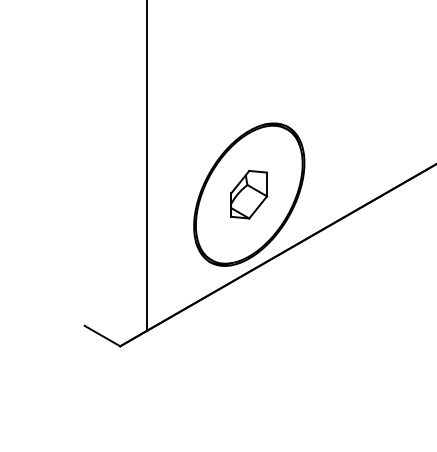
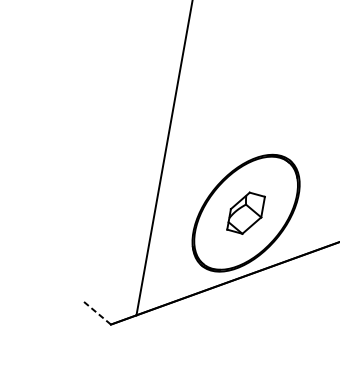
line: (102, 336) -> (97, 313), solid -> dashed

